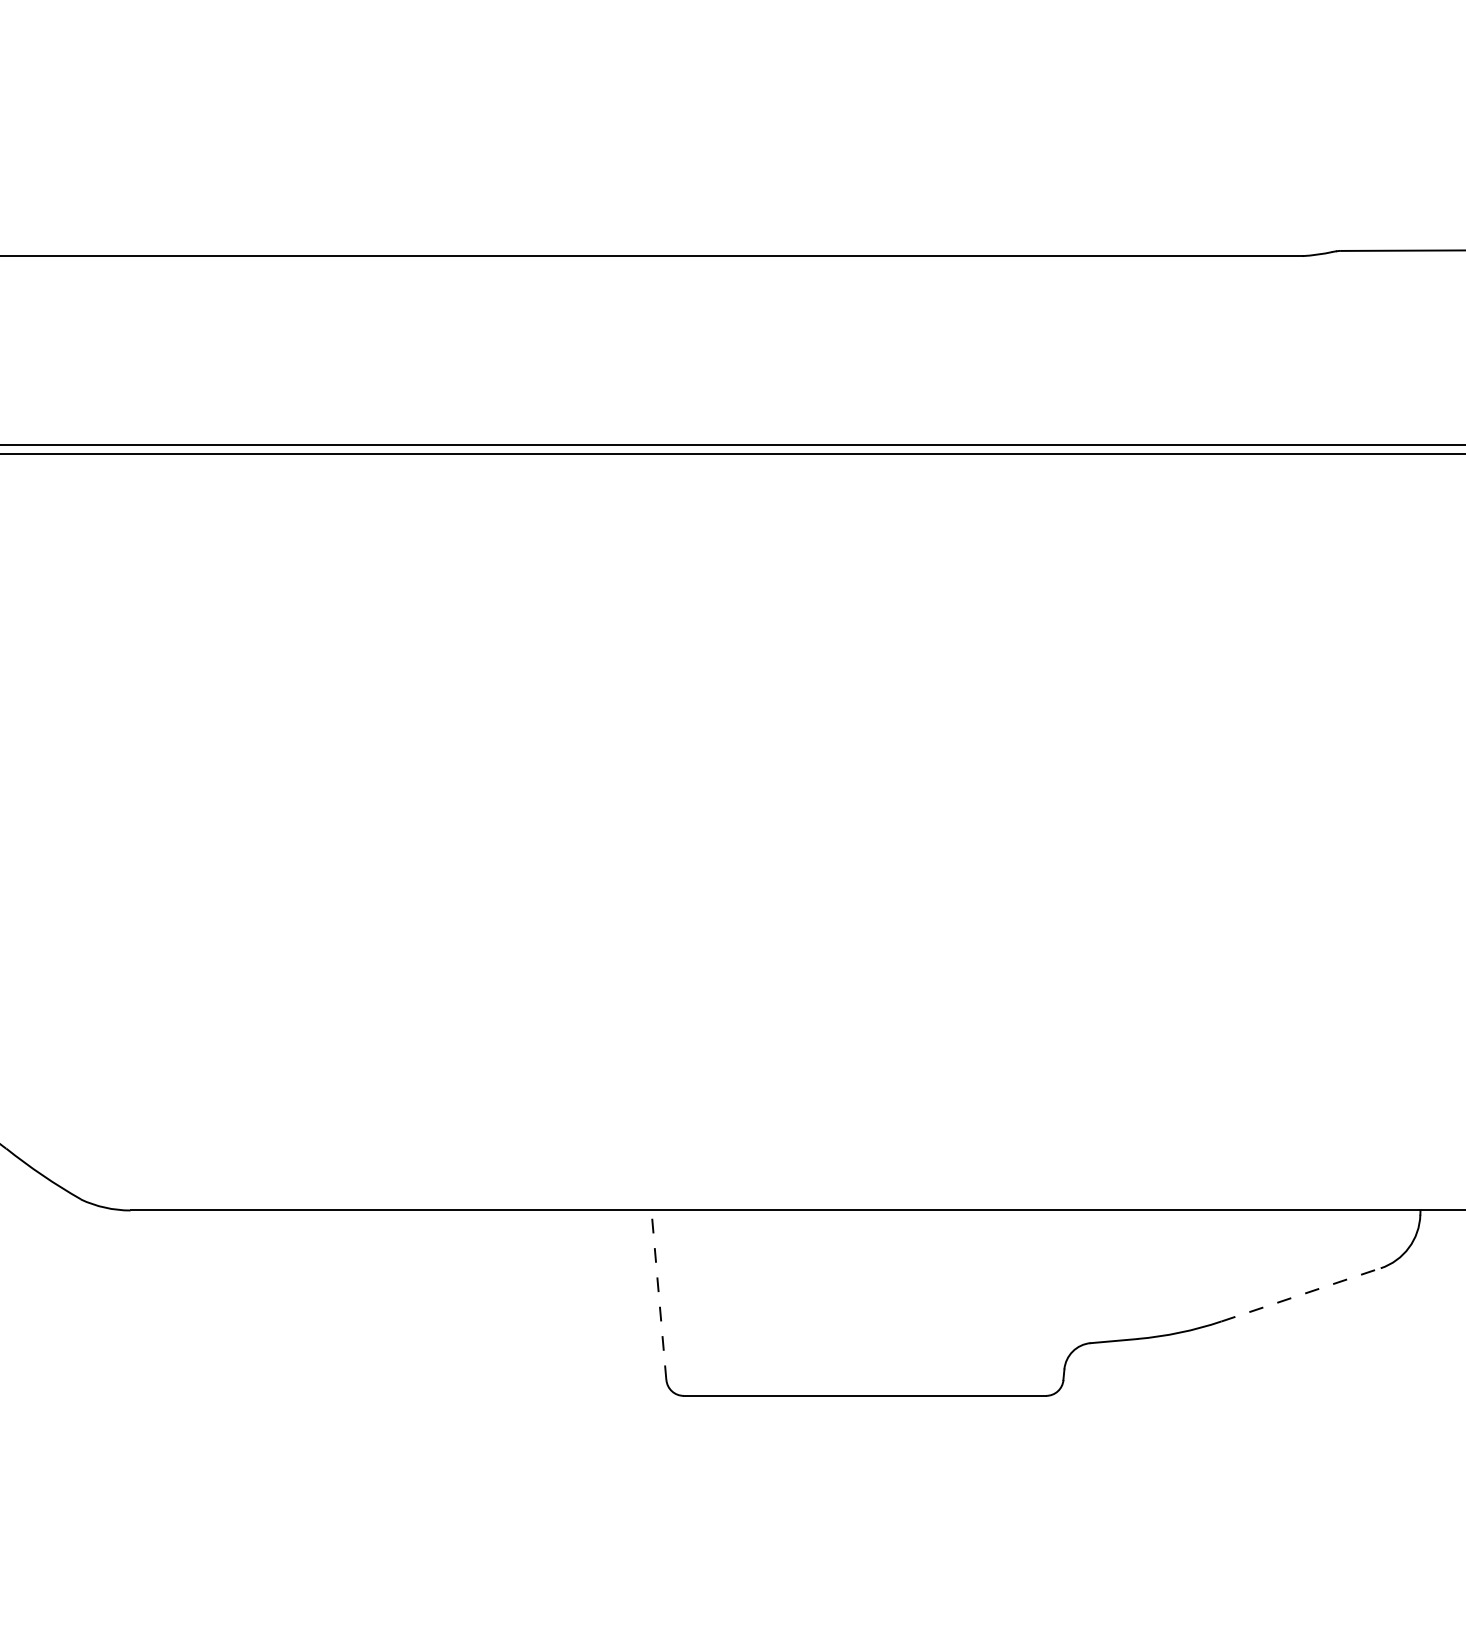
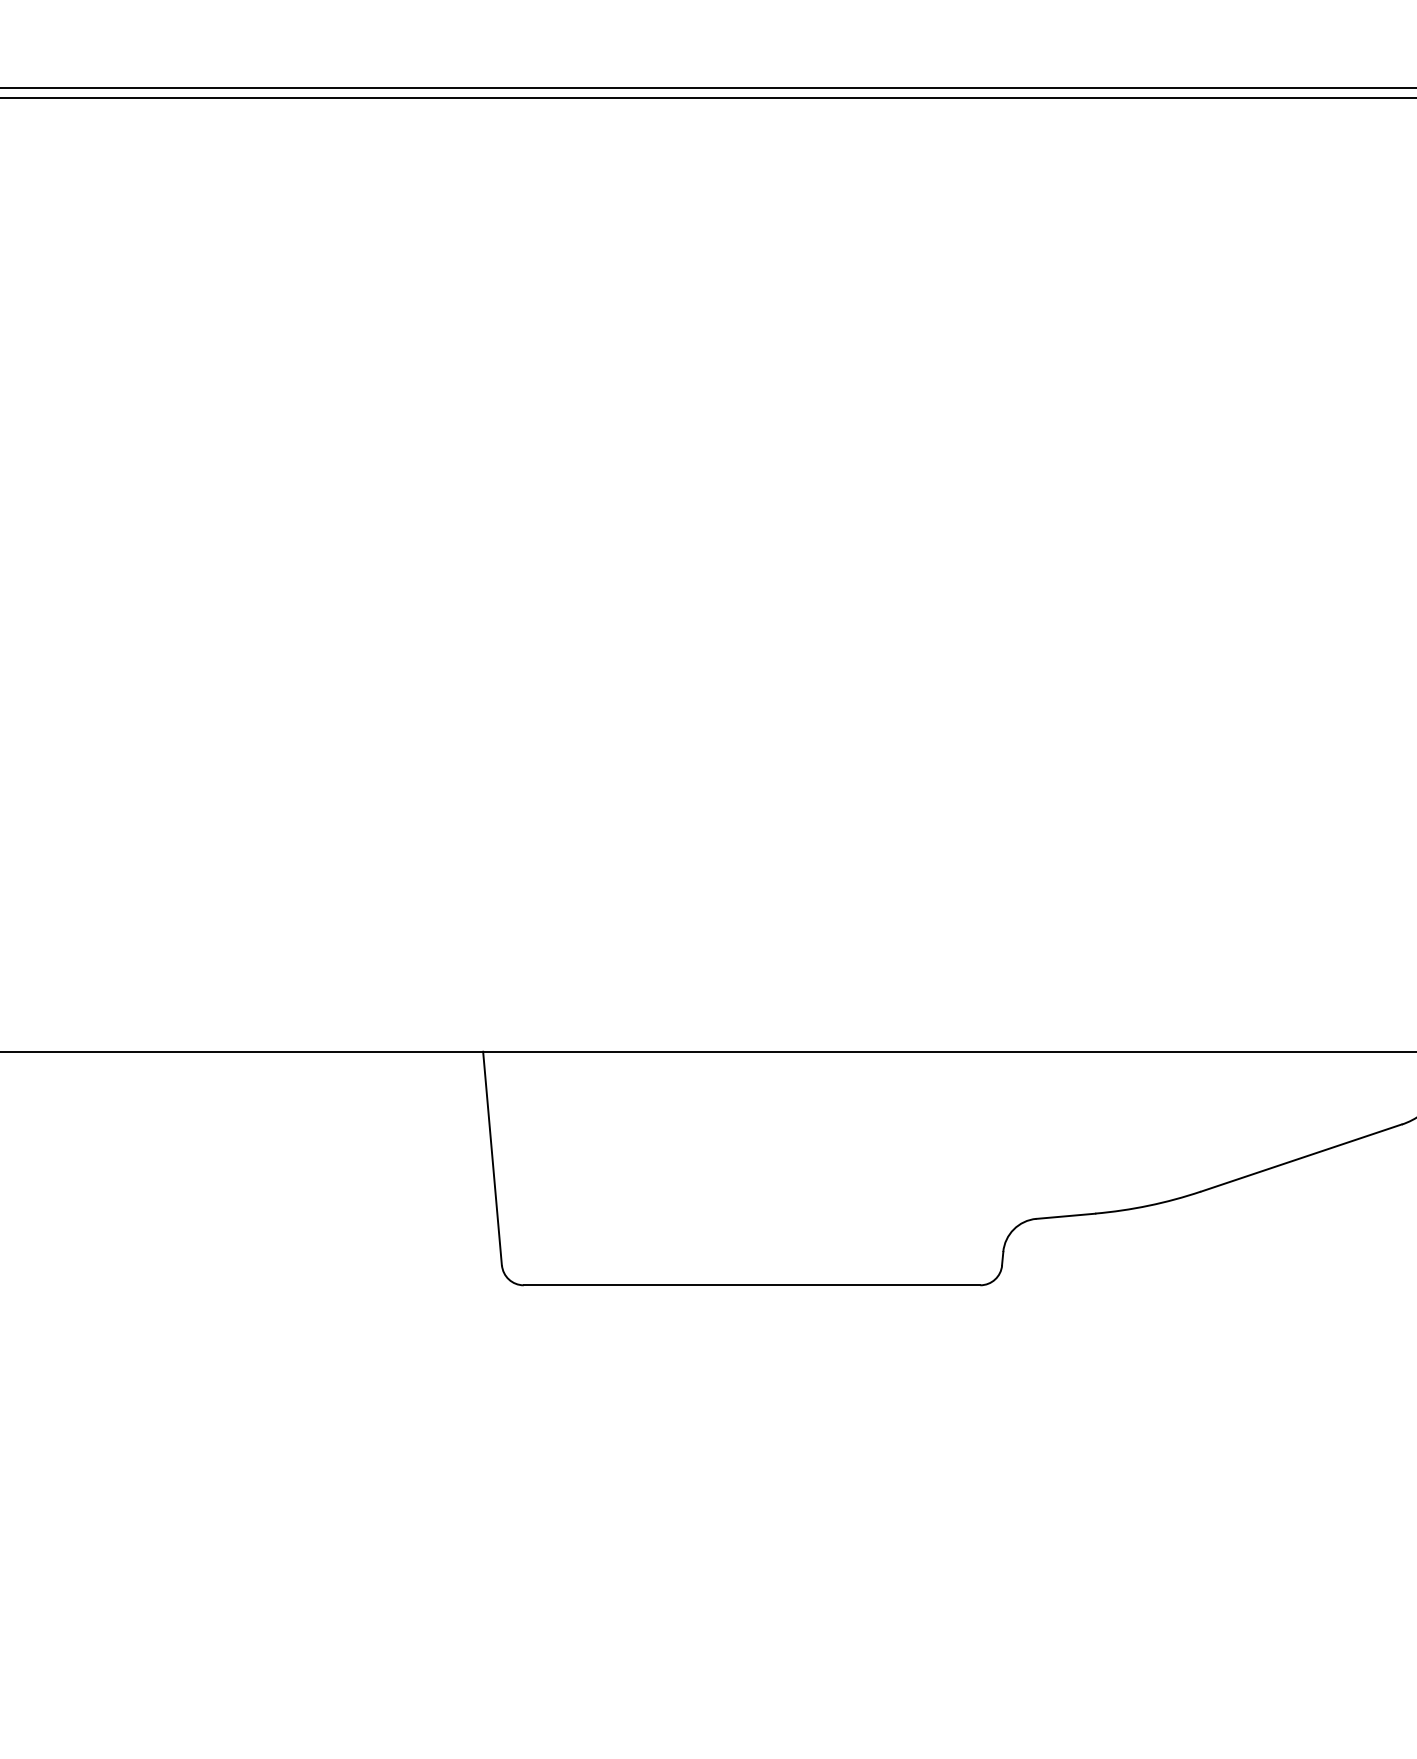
line: (658, 1294) -> (491, 1157), dashed -> solid
line: (1301, 1294) -> (1301, 1157), dashed -> solid

